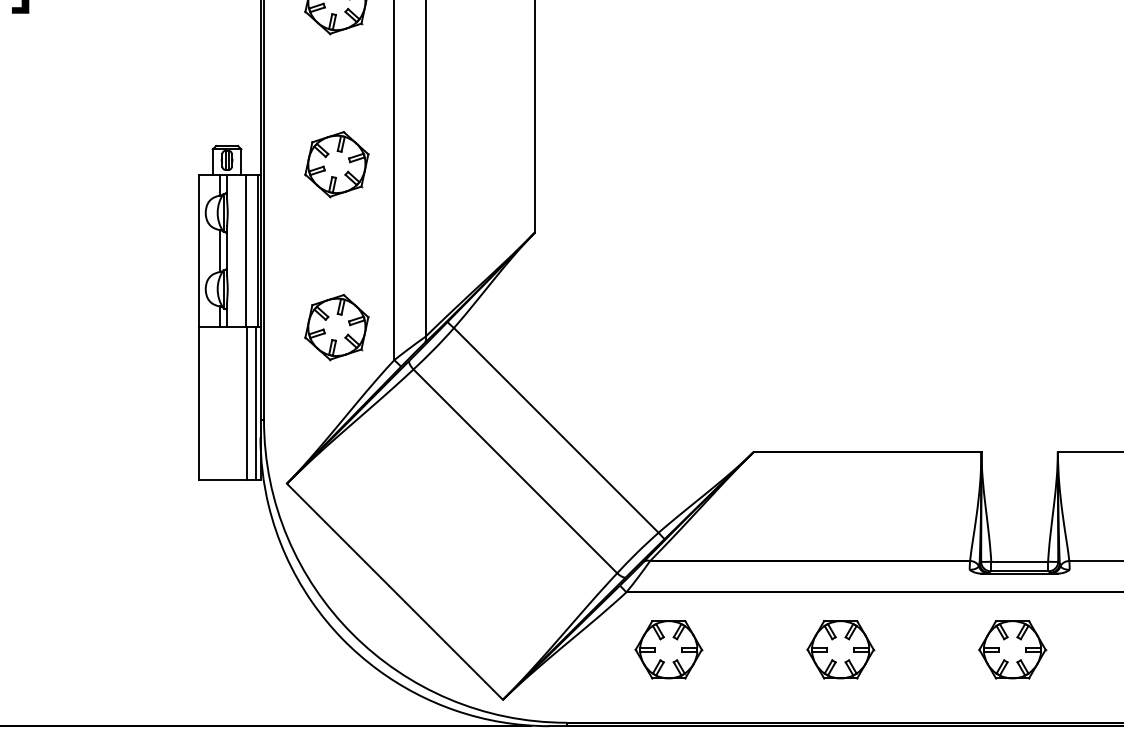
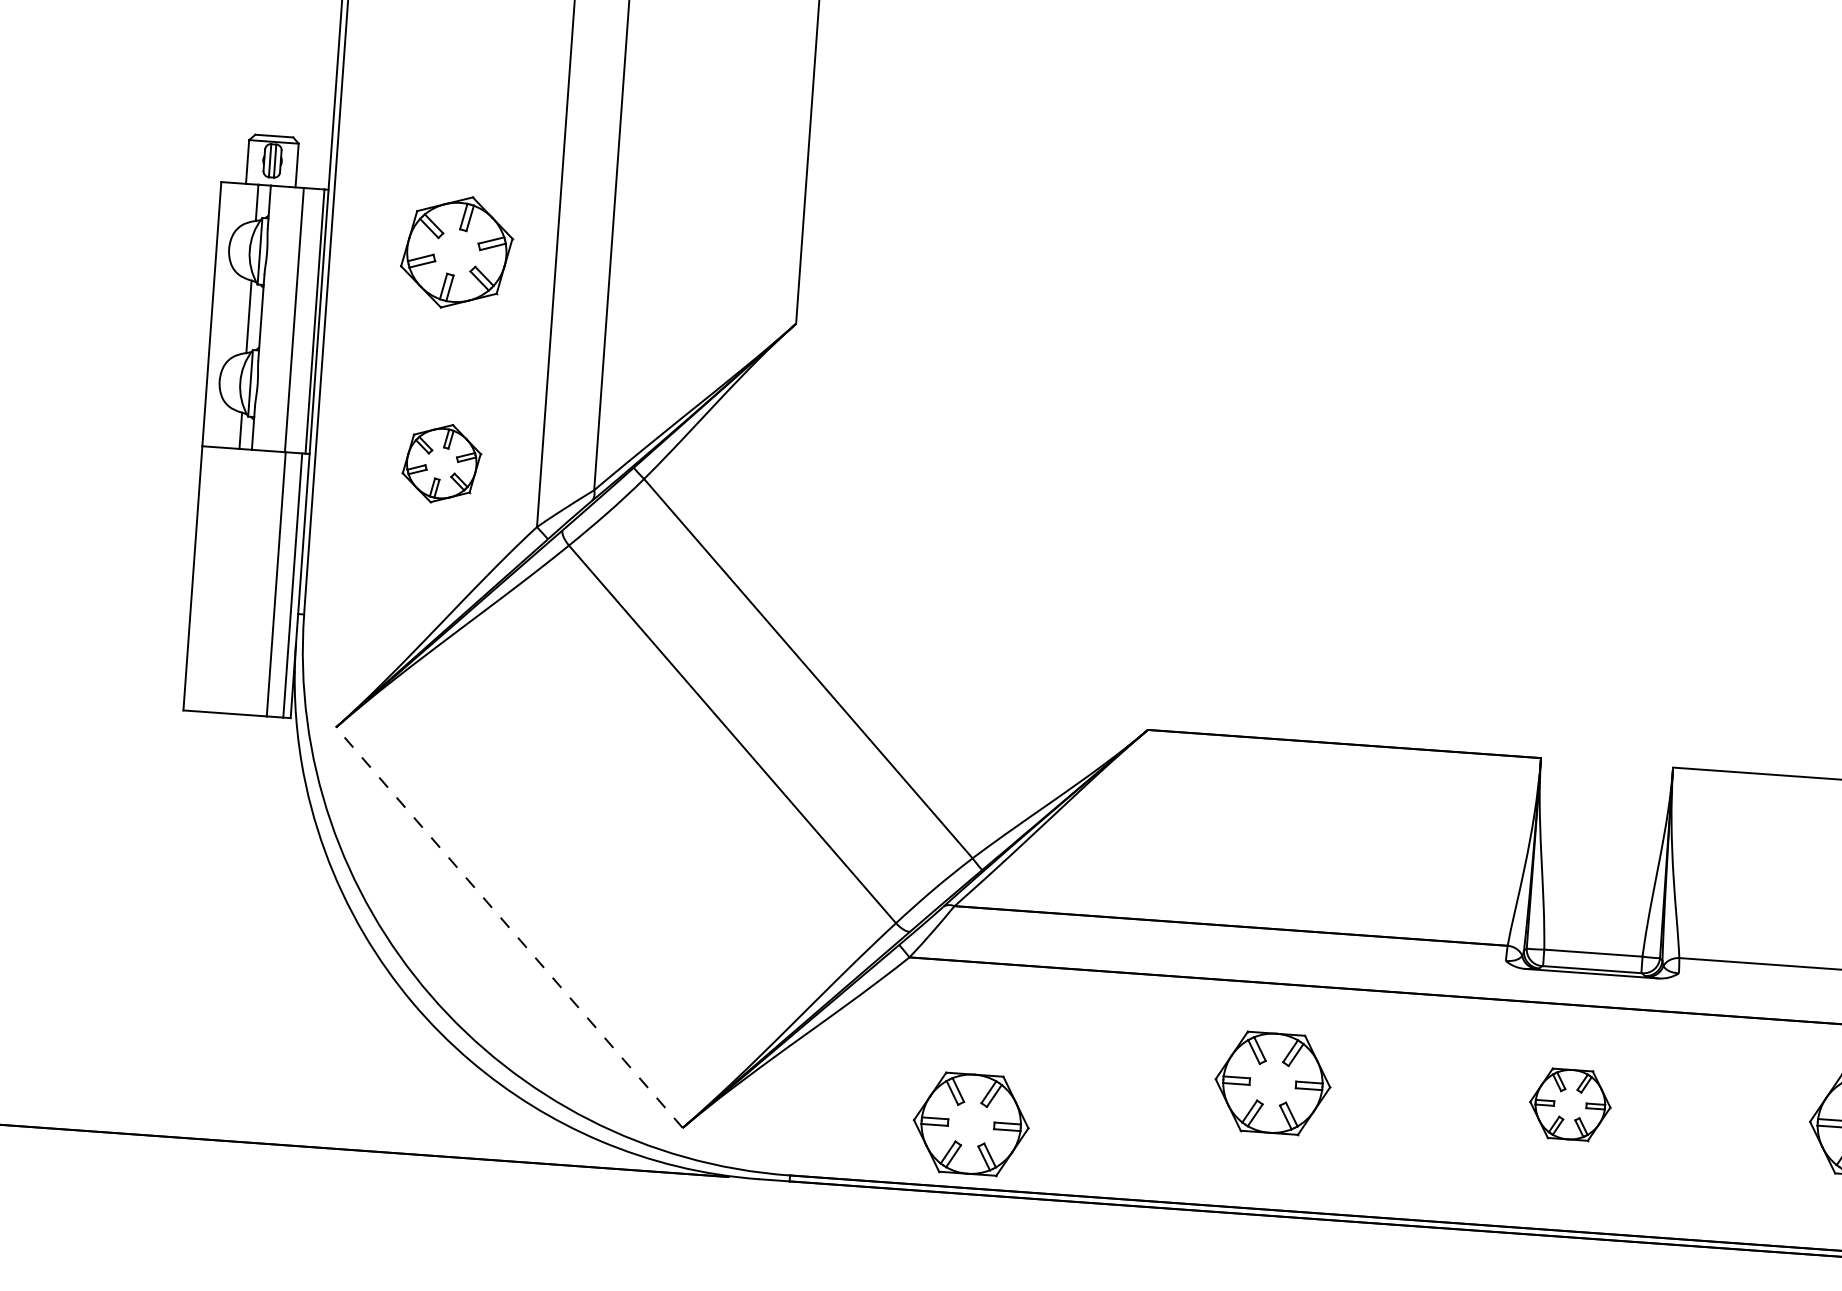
part: (336, 164) -> (456, 252), moved
part: (336, 327) -> (441, 463), size x0.7
line: (394, 591) -> (508, 927), solid -> dashed
part: (668, 649) -> (970, 1123), moved
part: (1012, 649) -> (1570, 1104), size x0.7

